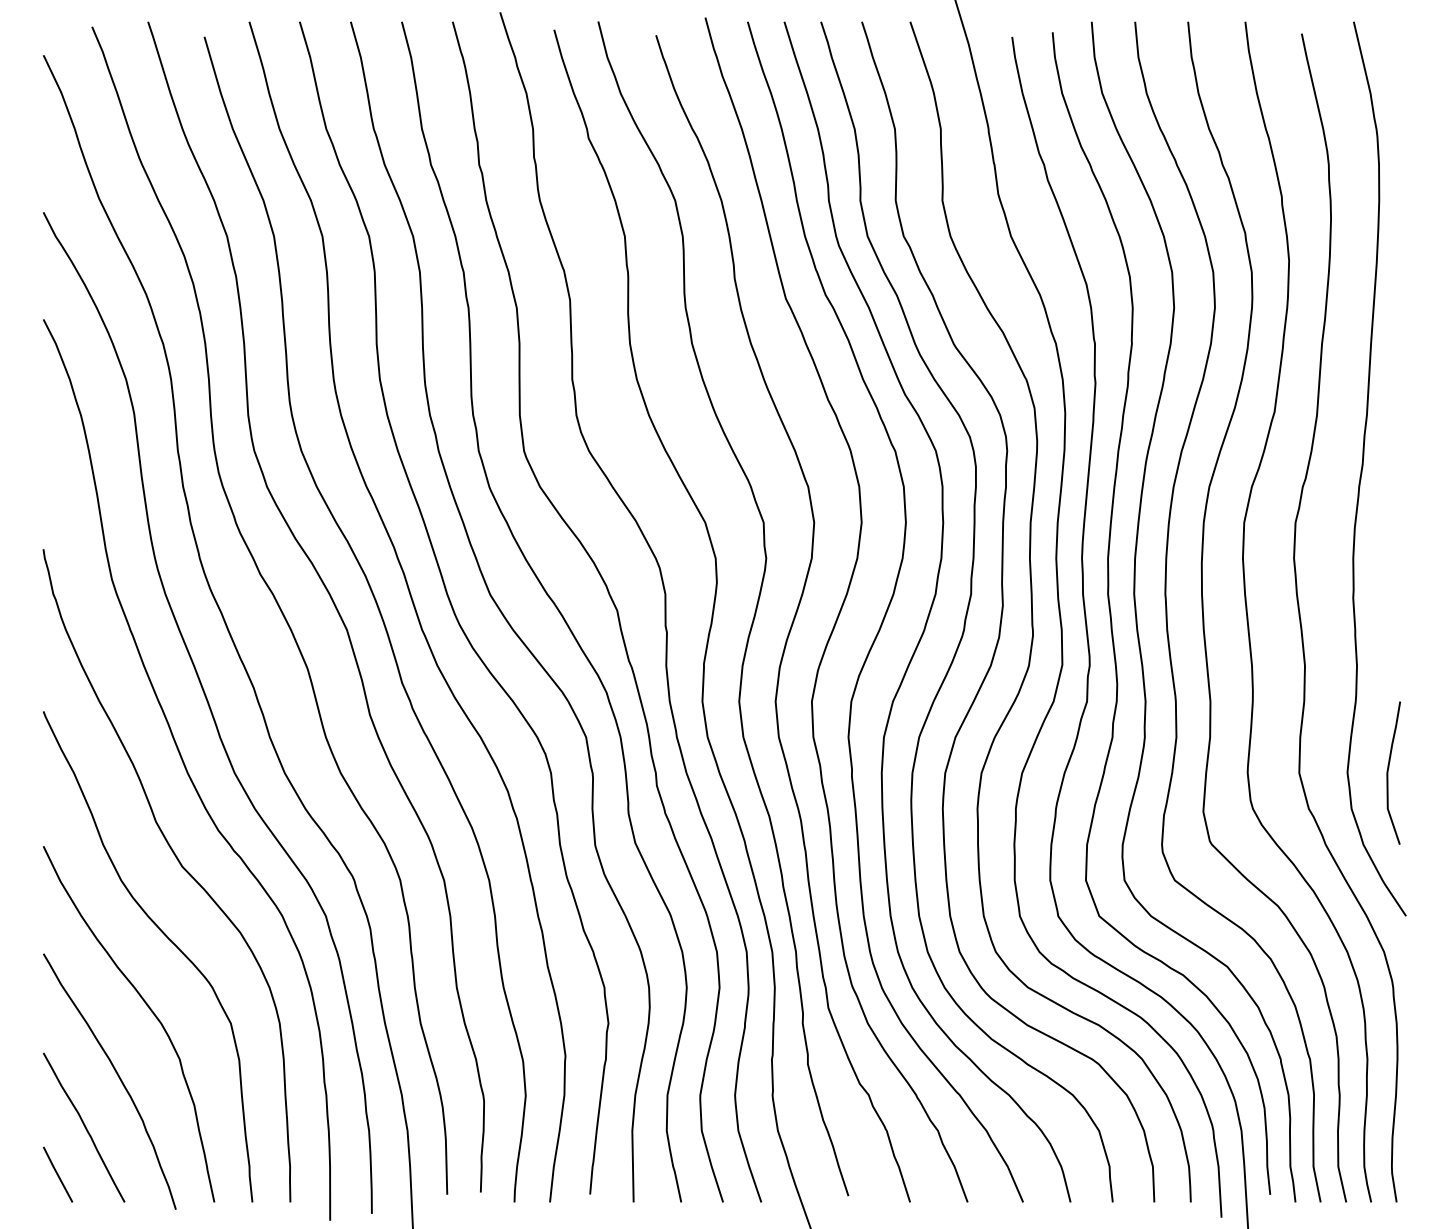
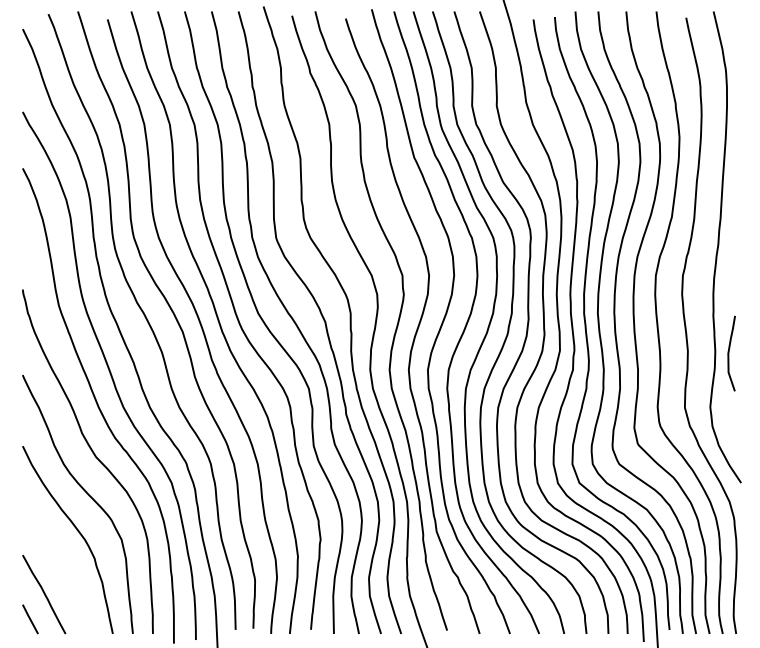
curve: (1389, 772) -> (729, 353), moved
curve: (115, 1074) -> (60, 566), removed

